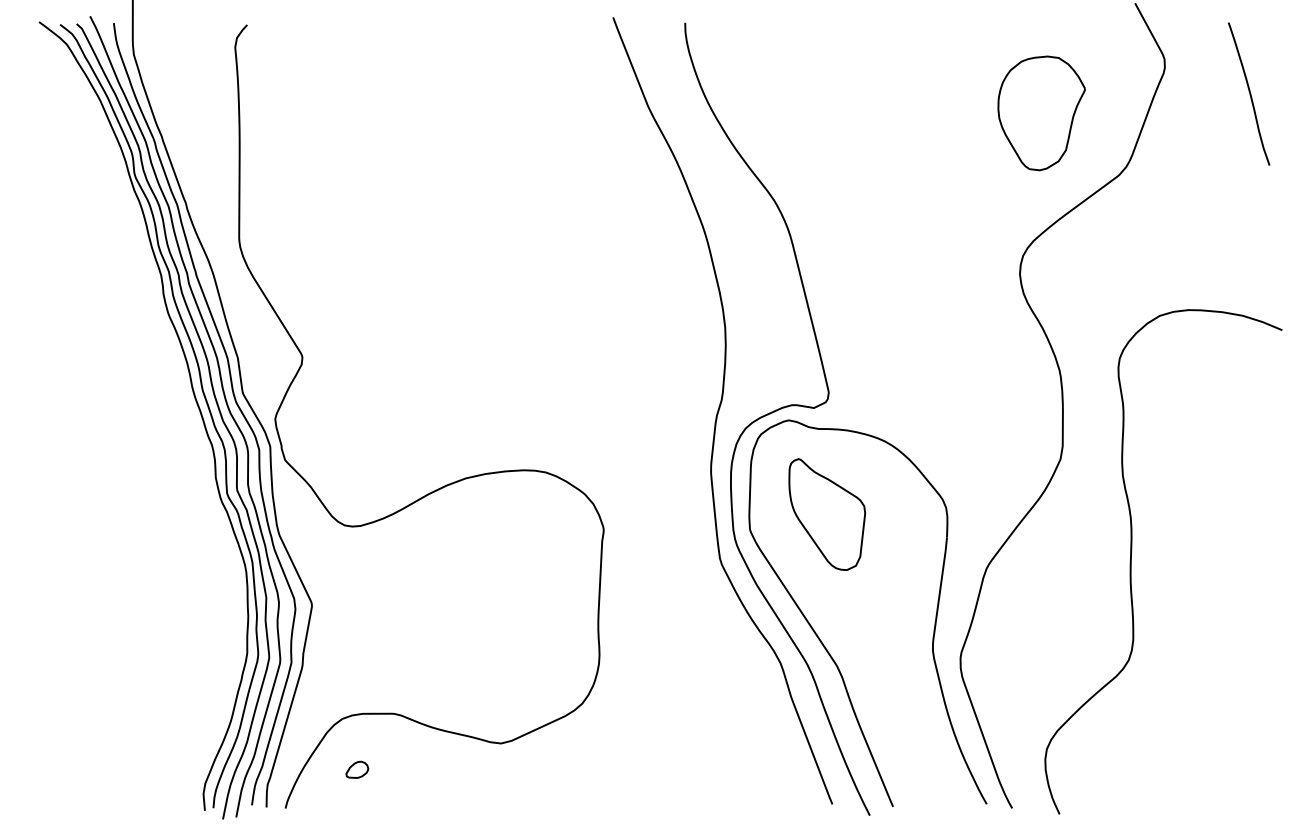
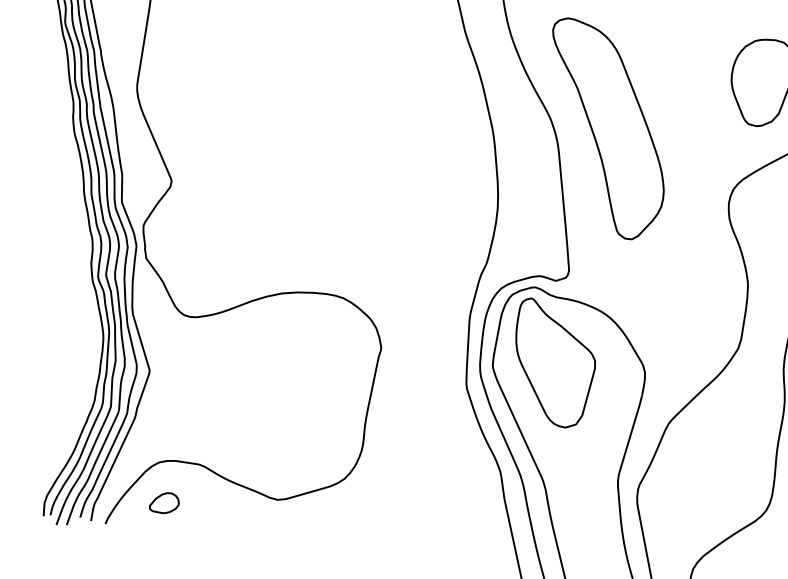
part: (847, 204) -> (605, 129), added
part: (827, 514) -> (553, 363), size x1.43
part: (357, 769) -> (164, 502), size x1.67

